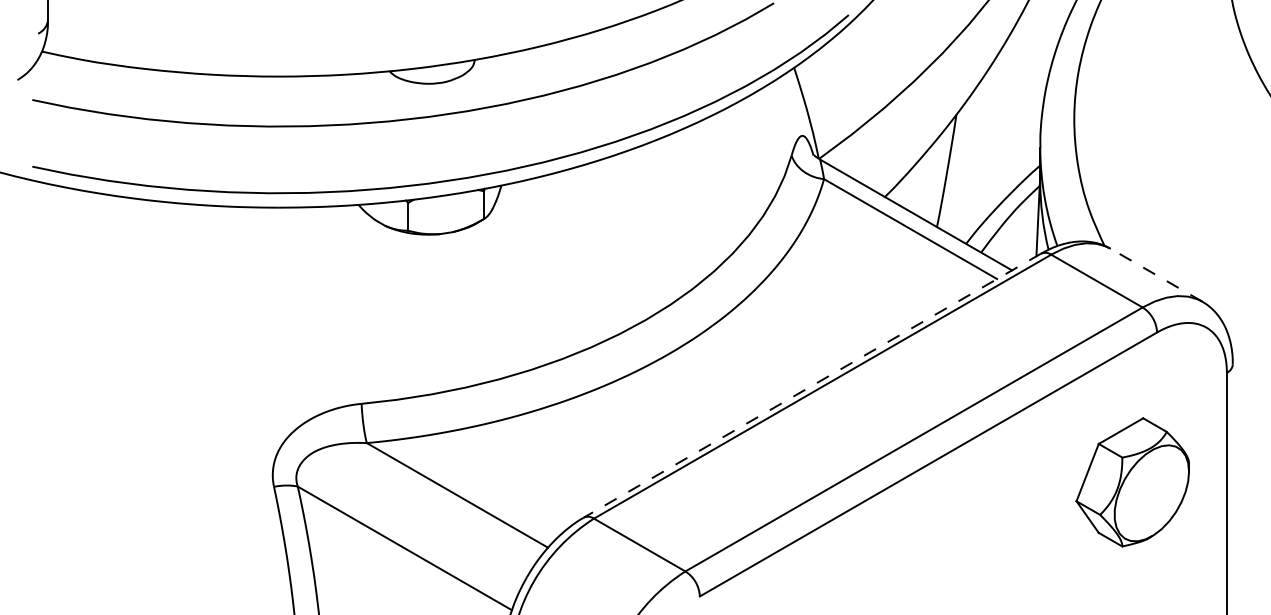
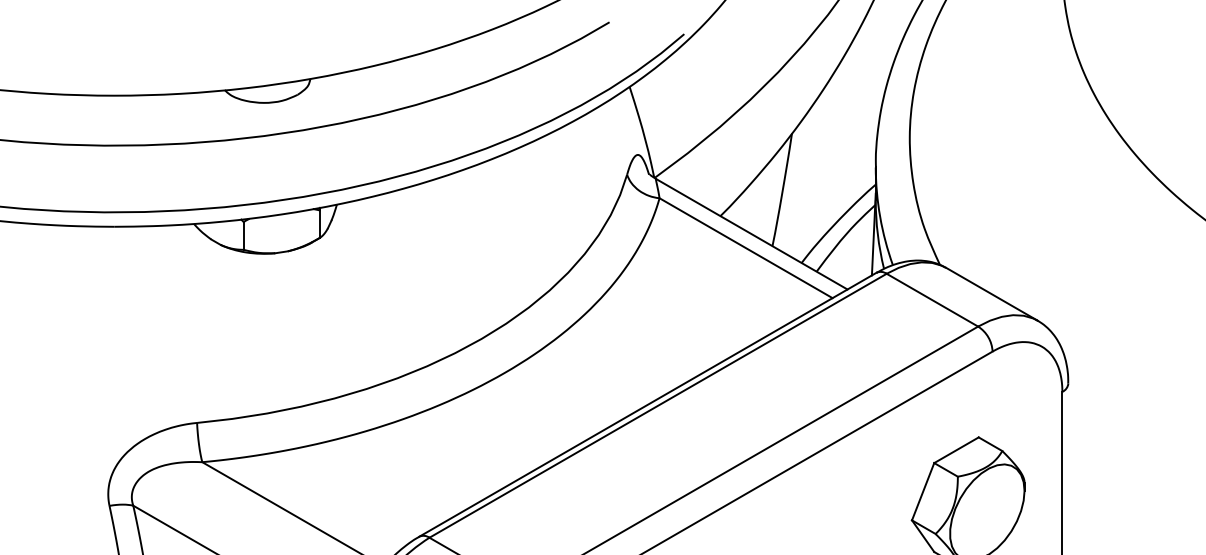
line: (1156, 275) -> (991, 294), dashed -> solid
line: (812, 385) -> (647, 404), dashed -> solid

